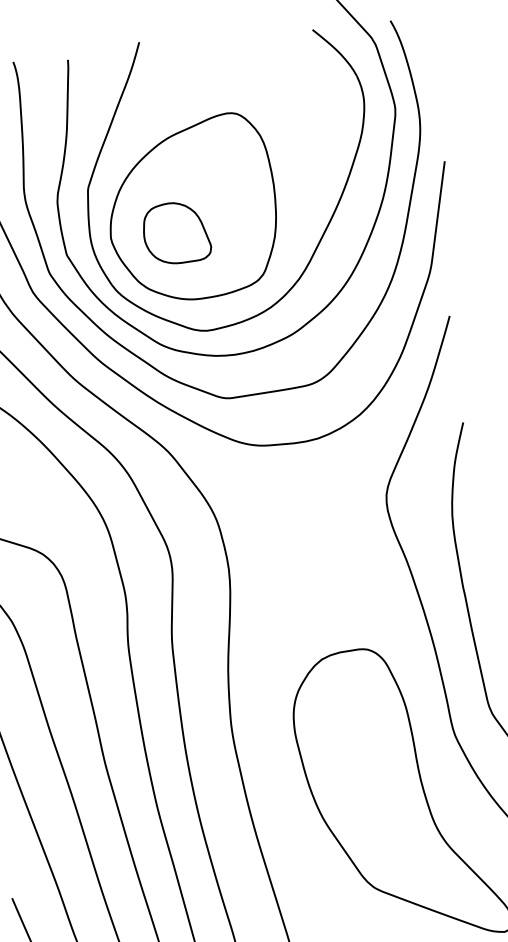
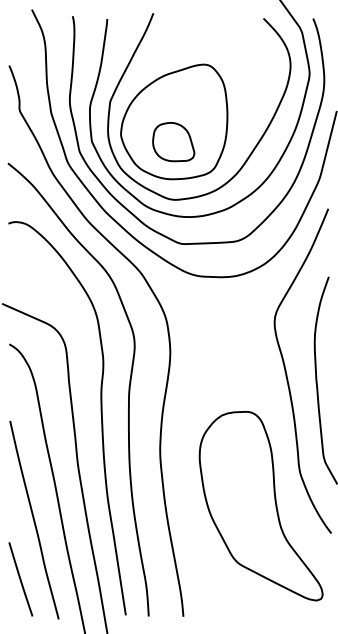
part: (176, 233) -> (173, 142), moved

